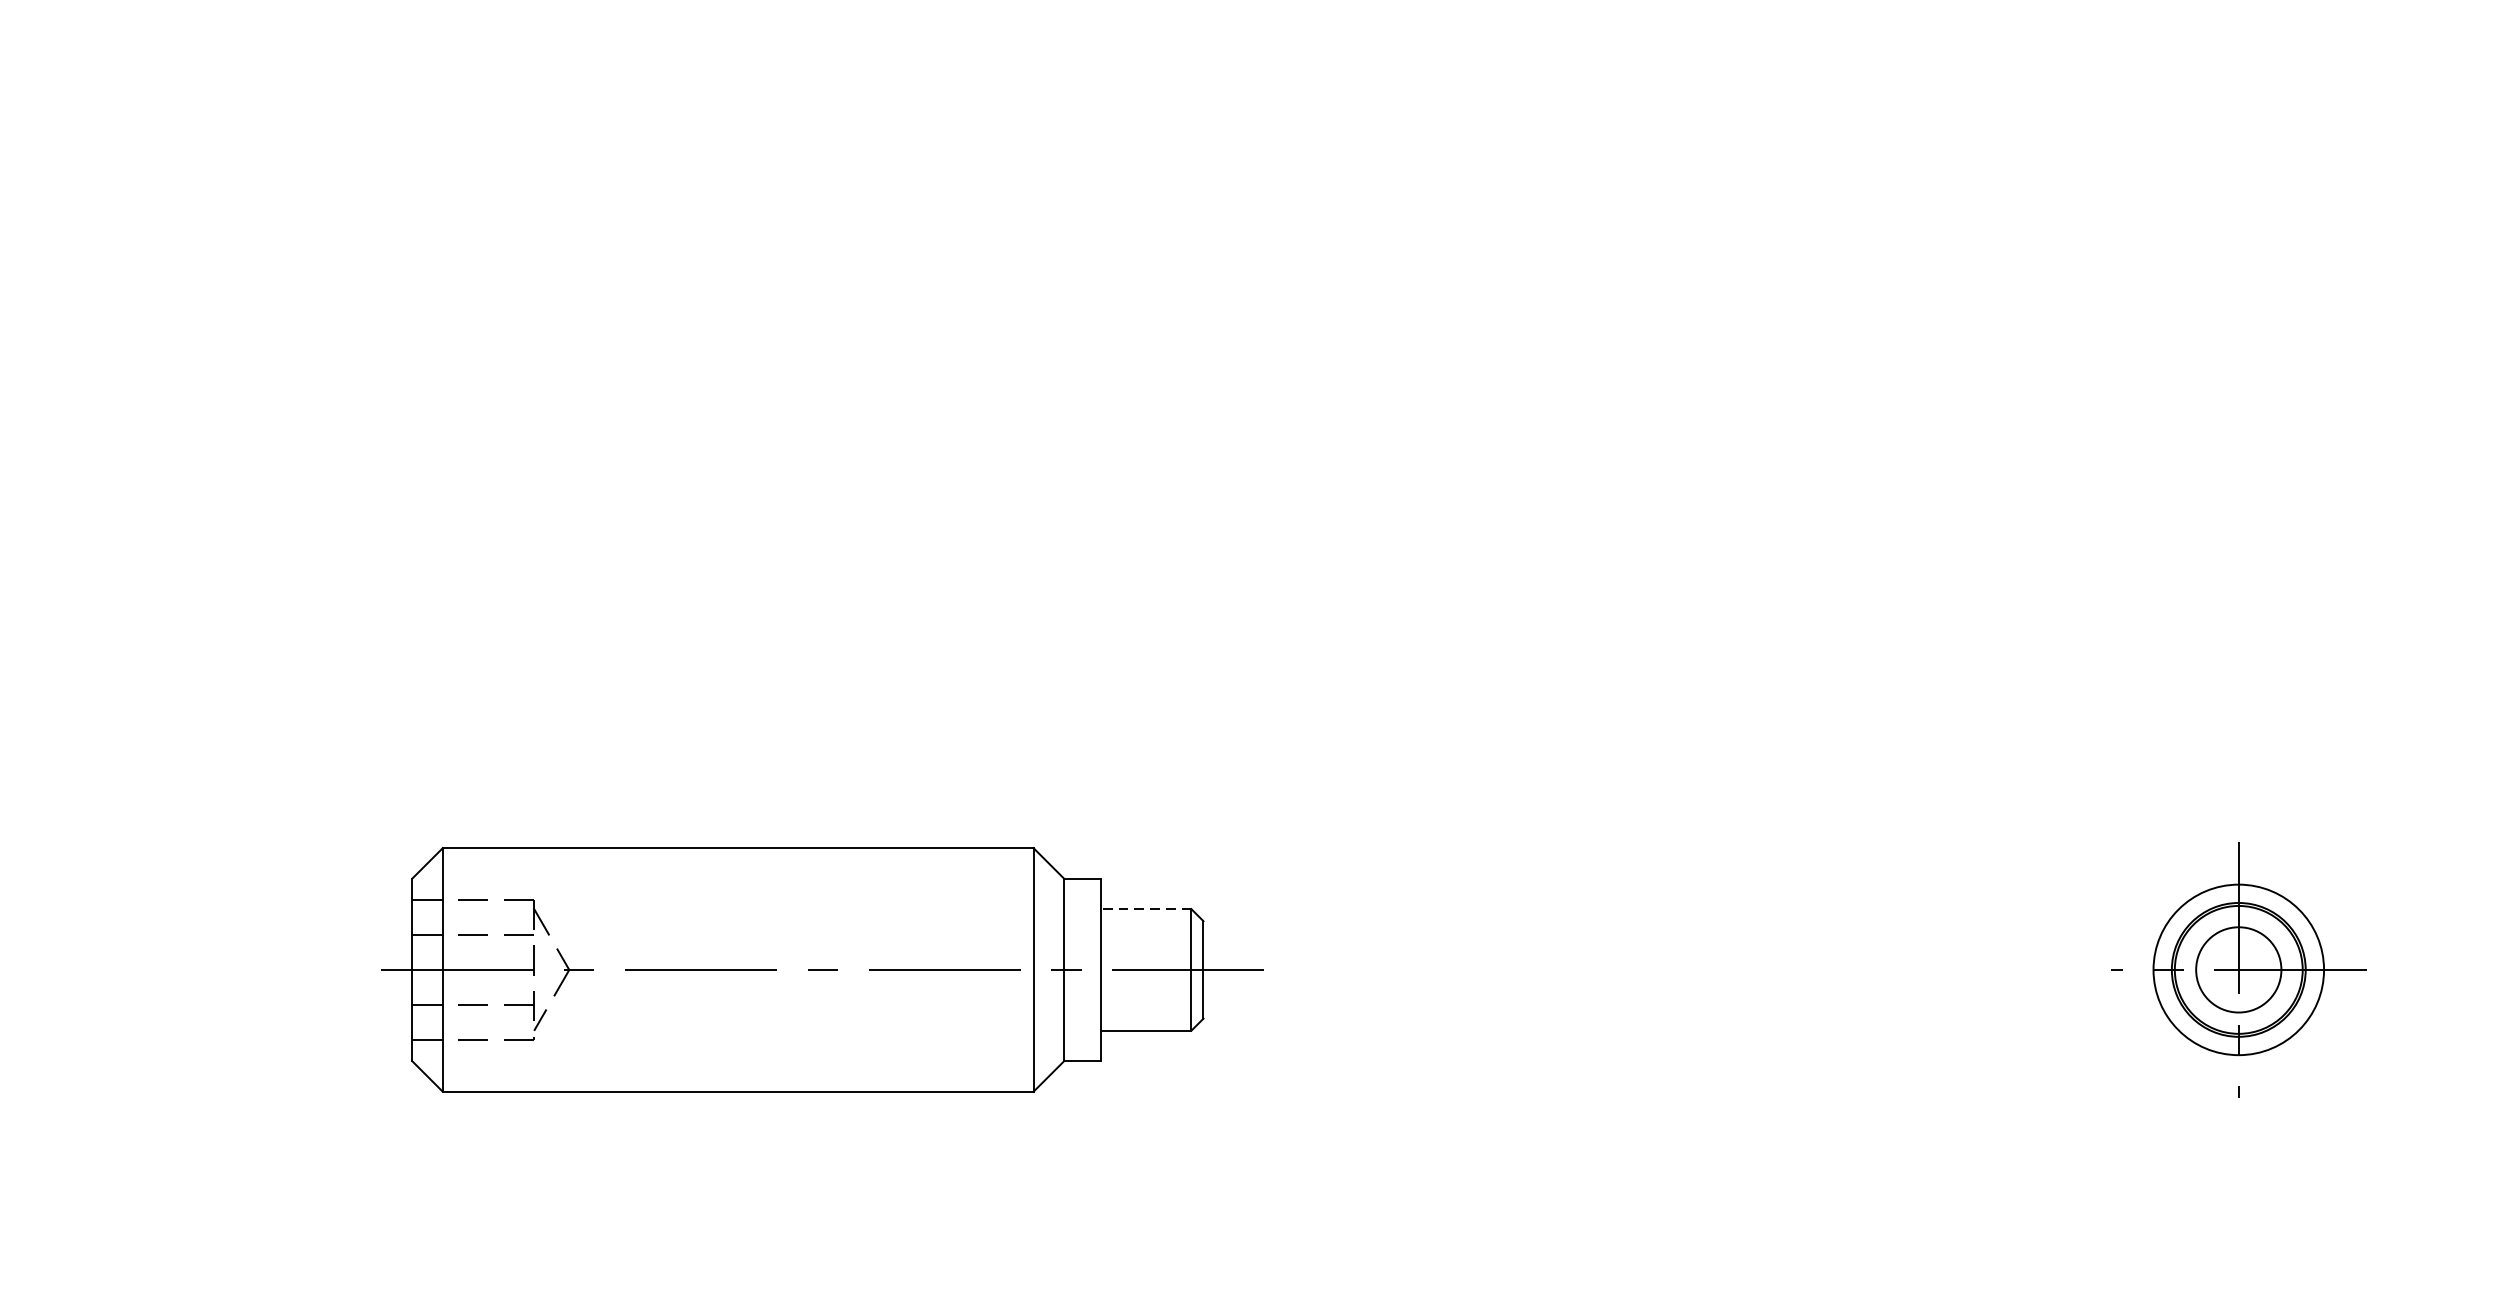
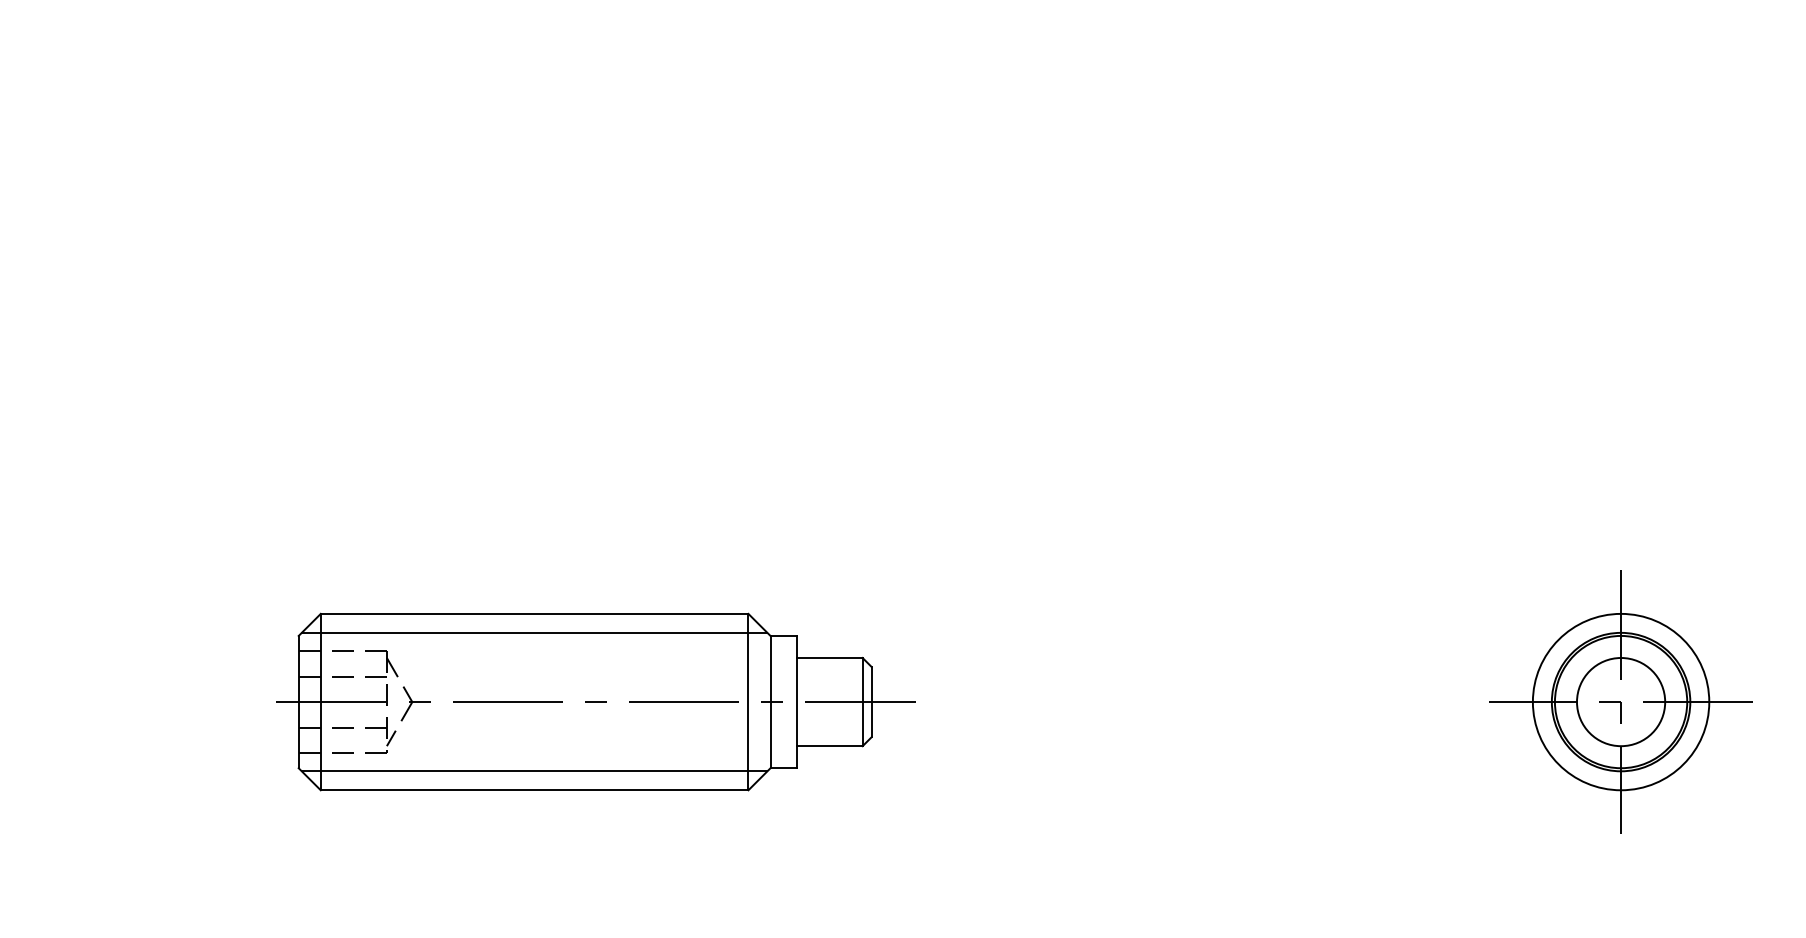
line: (738, 873) -> (534, 632), added
line: (1145, 908) -> (829, 657), dashed -> solid
part: (2238, 969) -> (1620, 701), size x1.43
line: (738, 1065) -> (534, 771), added

